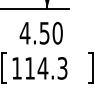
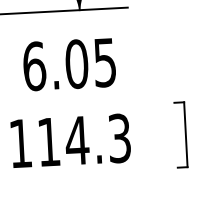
text: (40, 32) -> (67, 62), 4.50 -> 6.05

